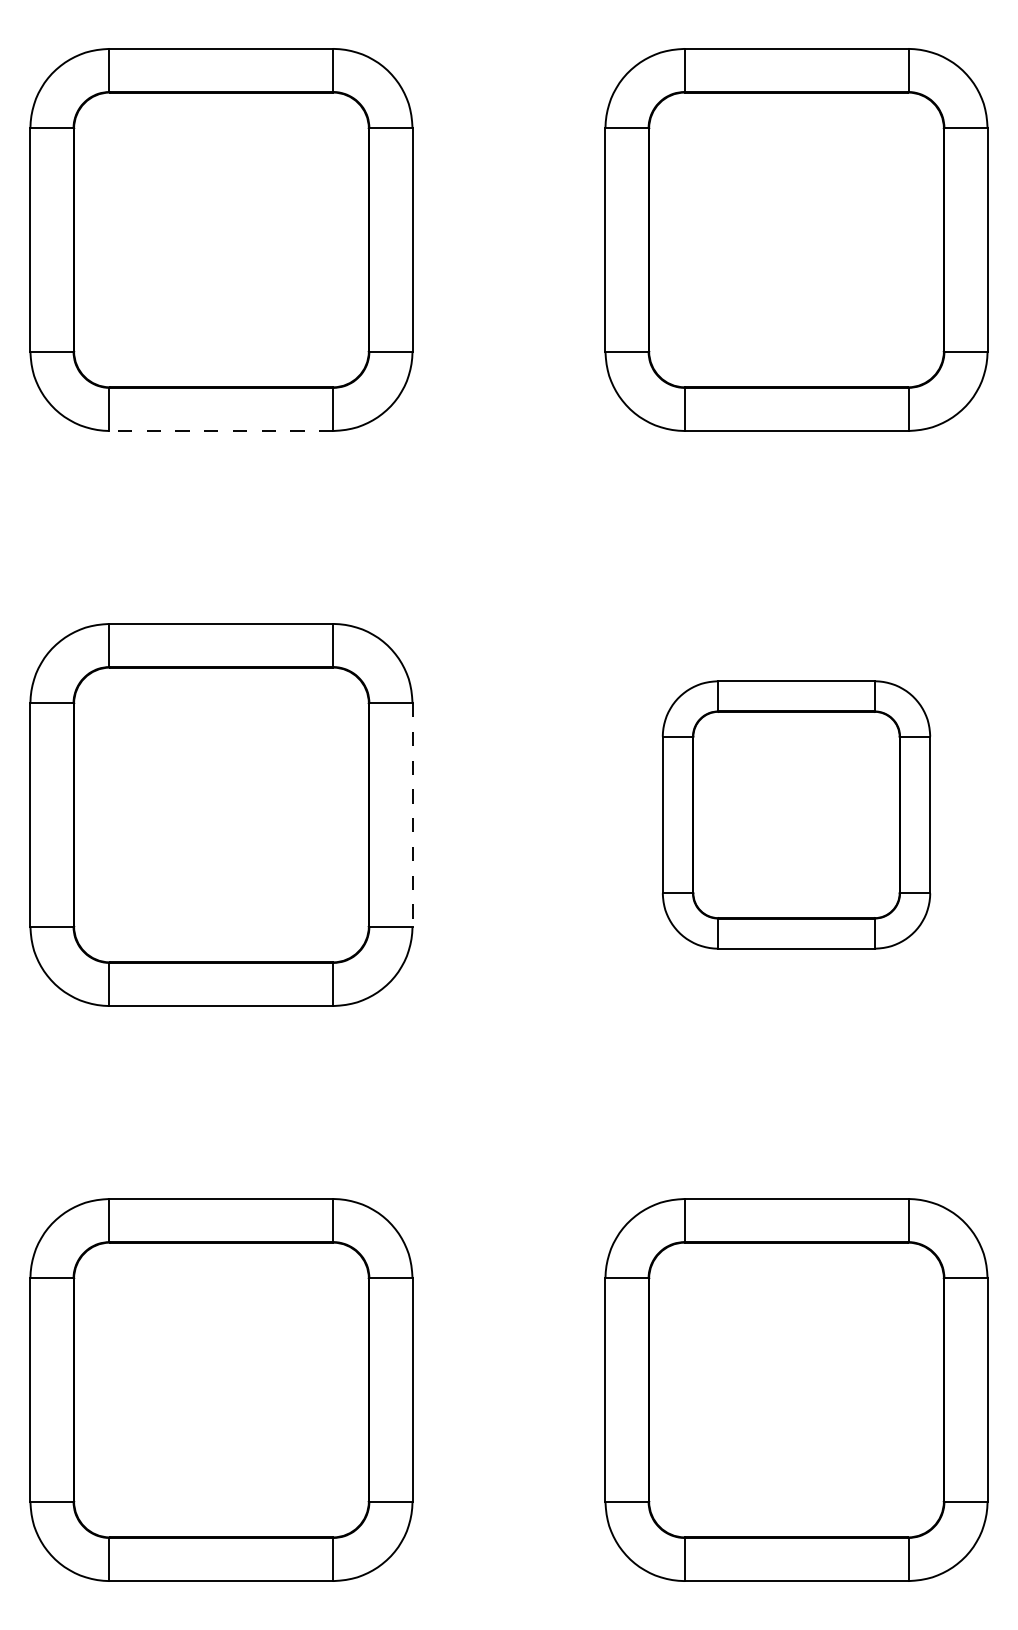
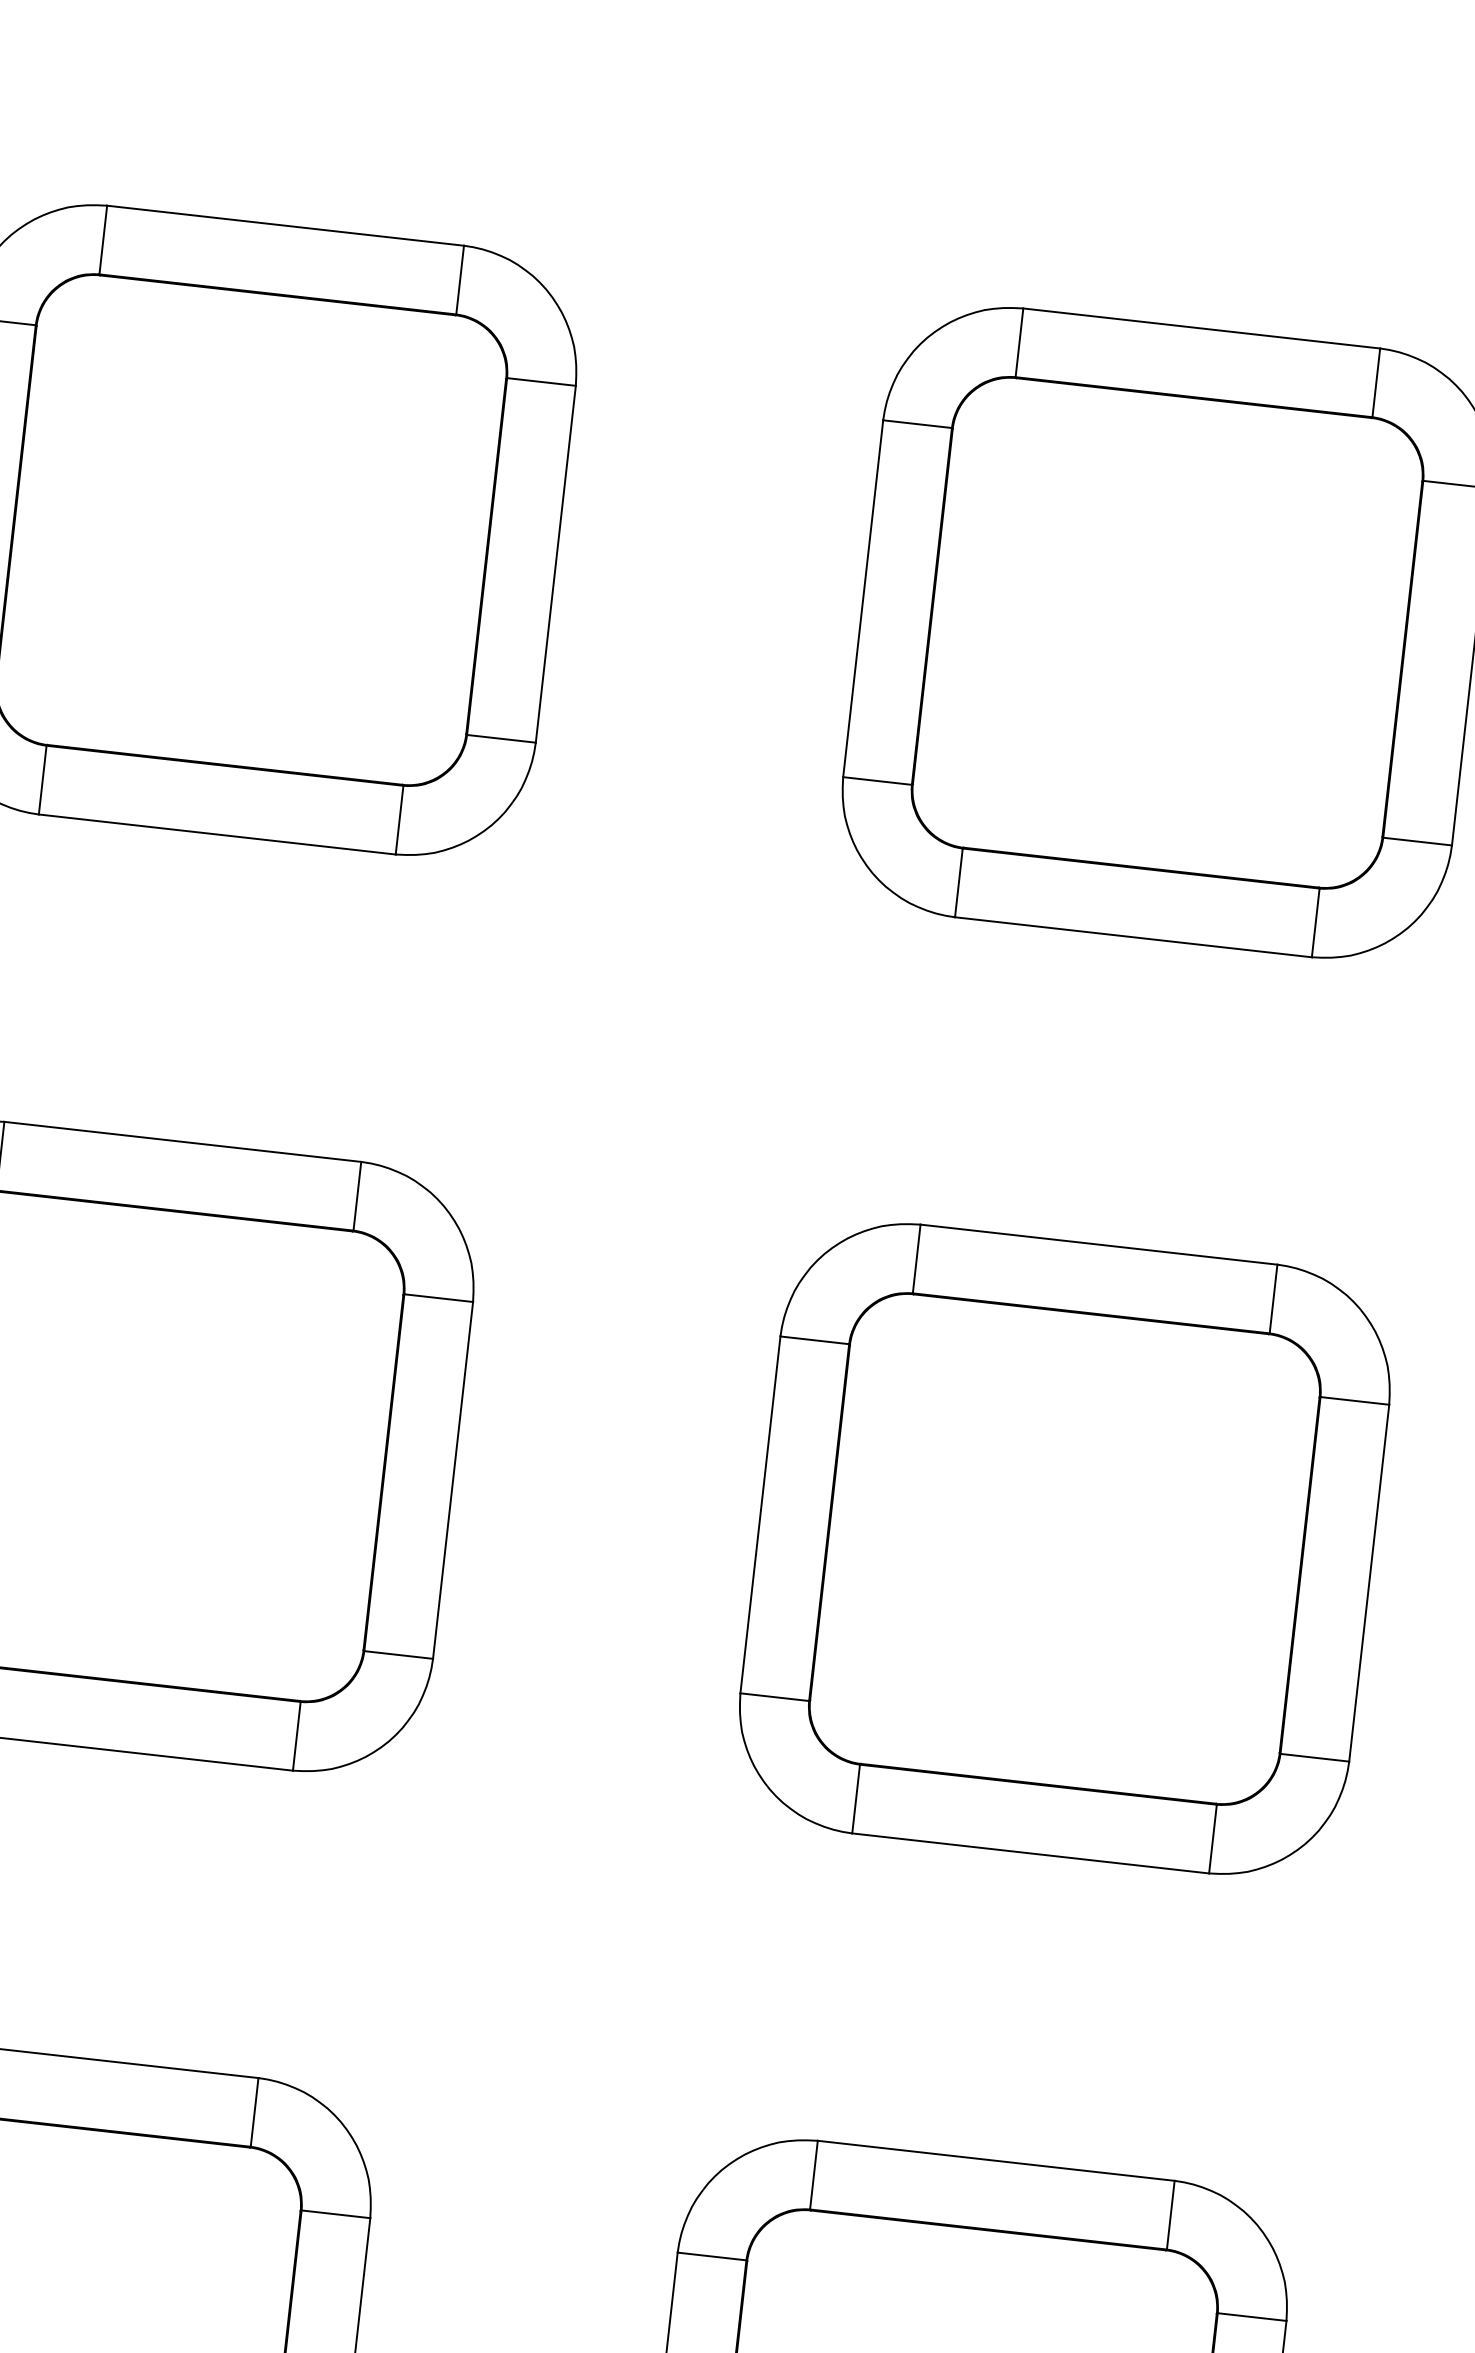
line: (221, 431) -> (217, 835), dashed -> solid
part: (796, 814) -> (1064, 1548), size x1.43
line: (412, 815) -> (452, 1481), dashed -> solid

